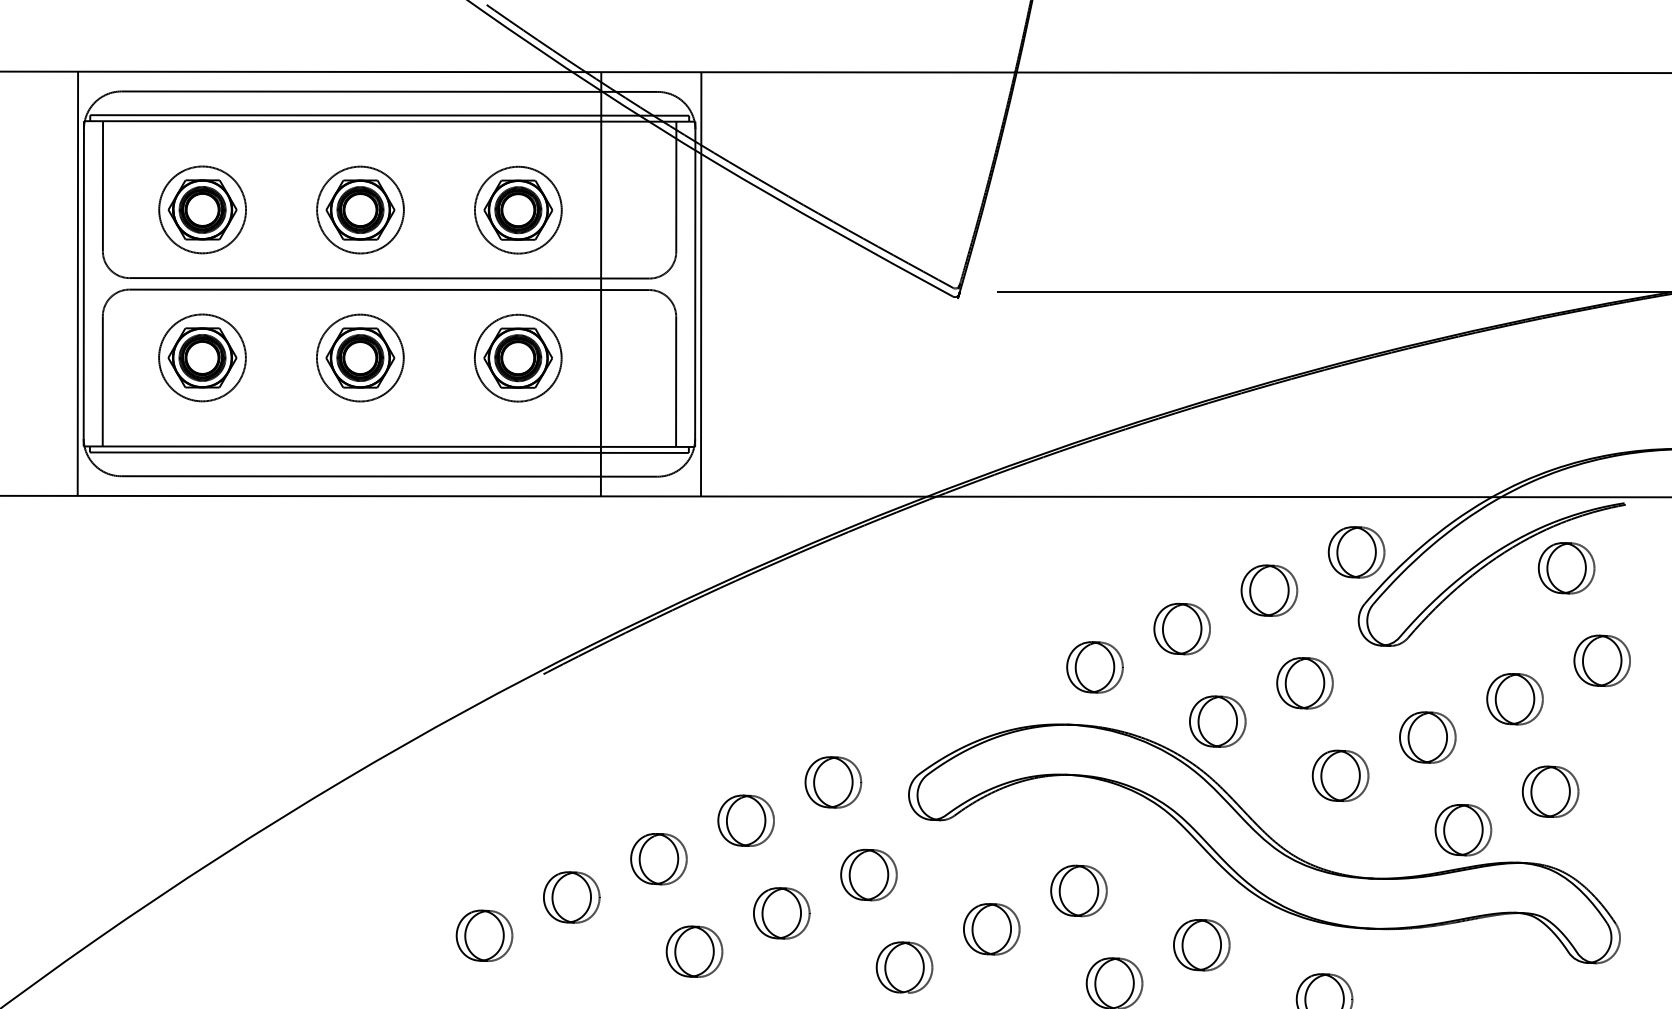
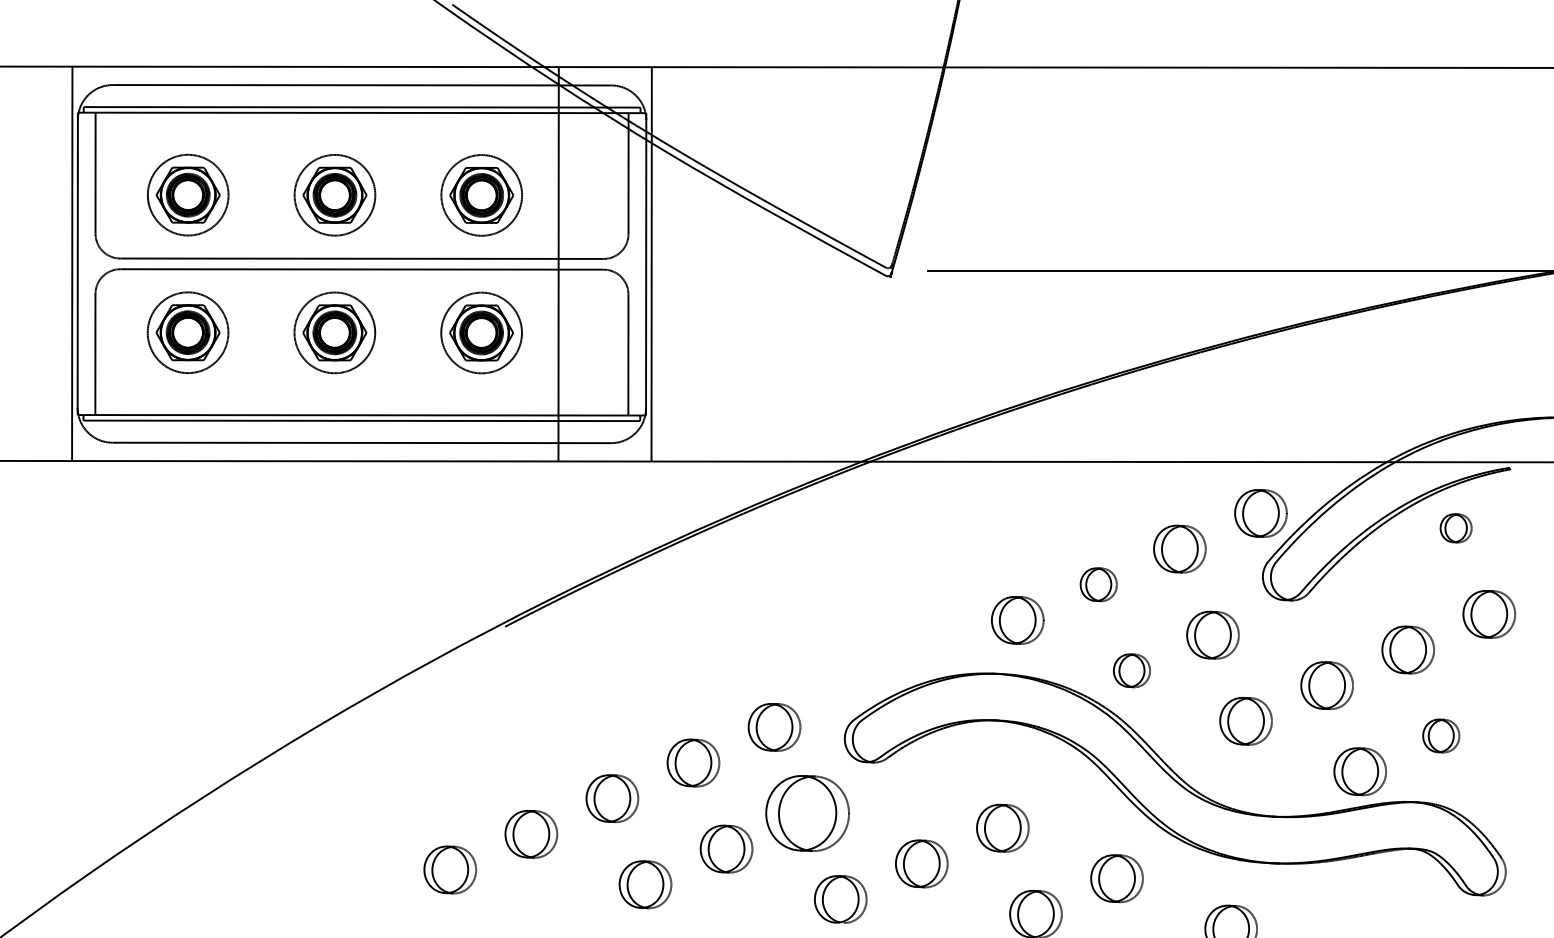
part: (1566, 568) -> (1456, 528), size x0.6
part: (1181, 628) -> (1098, 584), size x0.7
part: (1217, 721) -> (1131, 670), size x0.7
part: (1550, 791) -> (1441, 735), size x0.7
part: (868, 874) -> (807, 812), size x1.6

